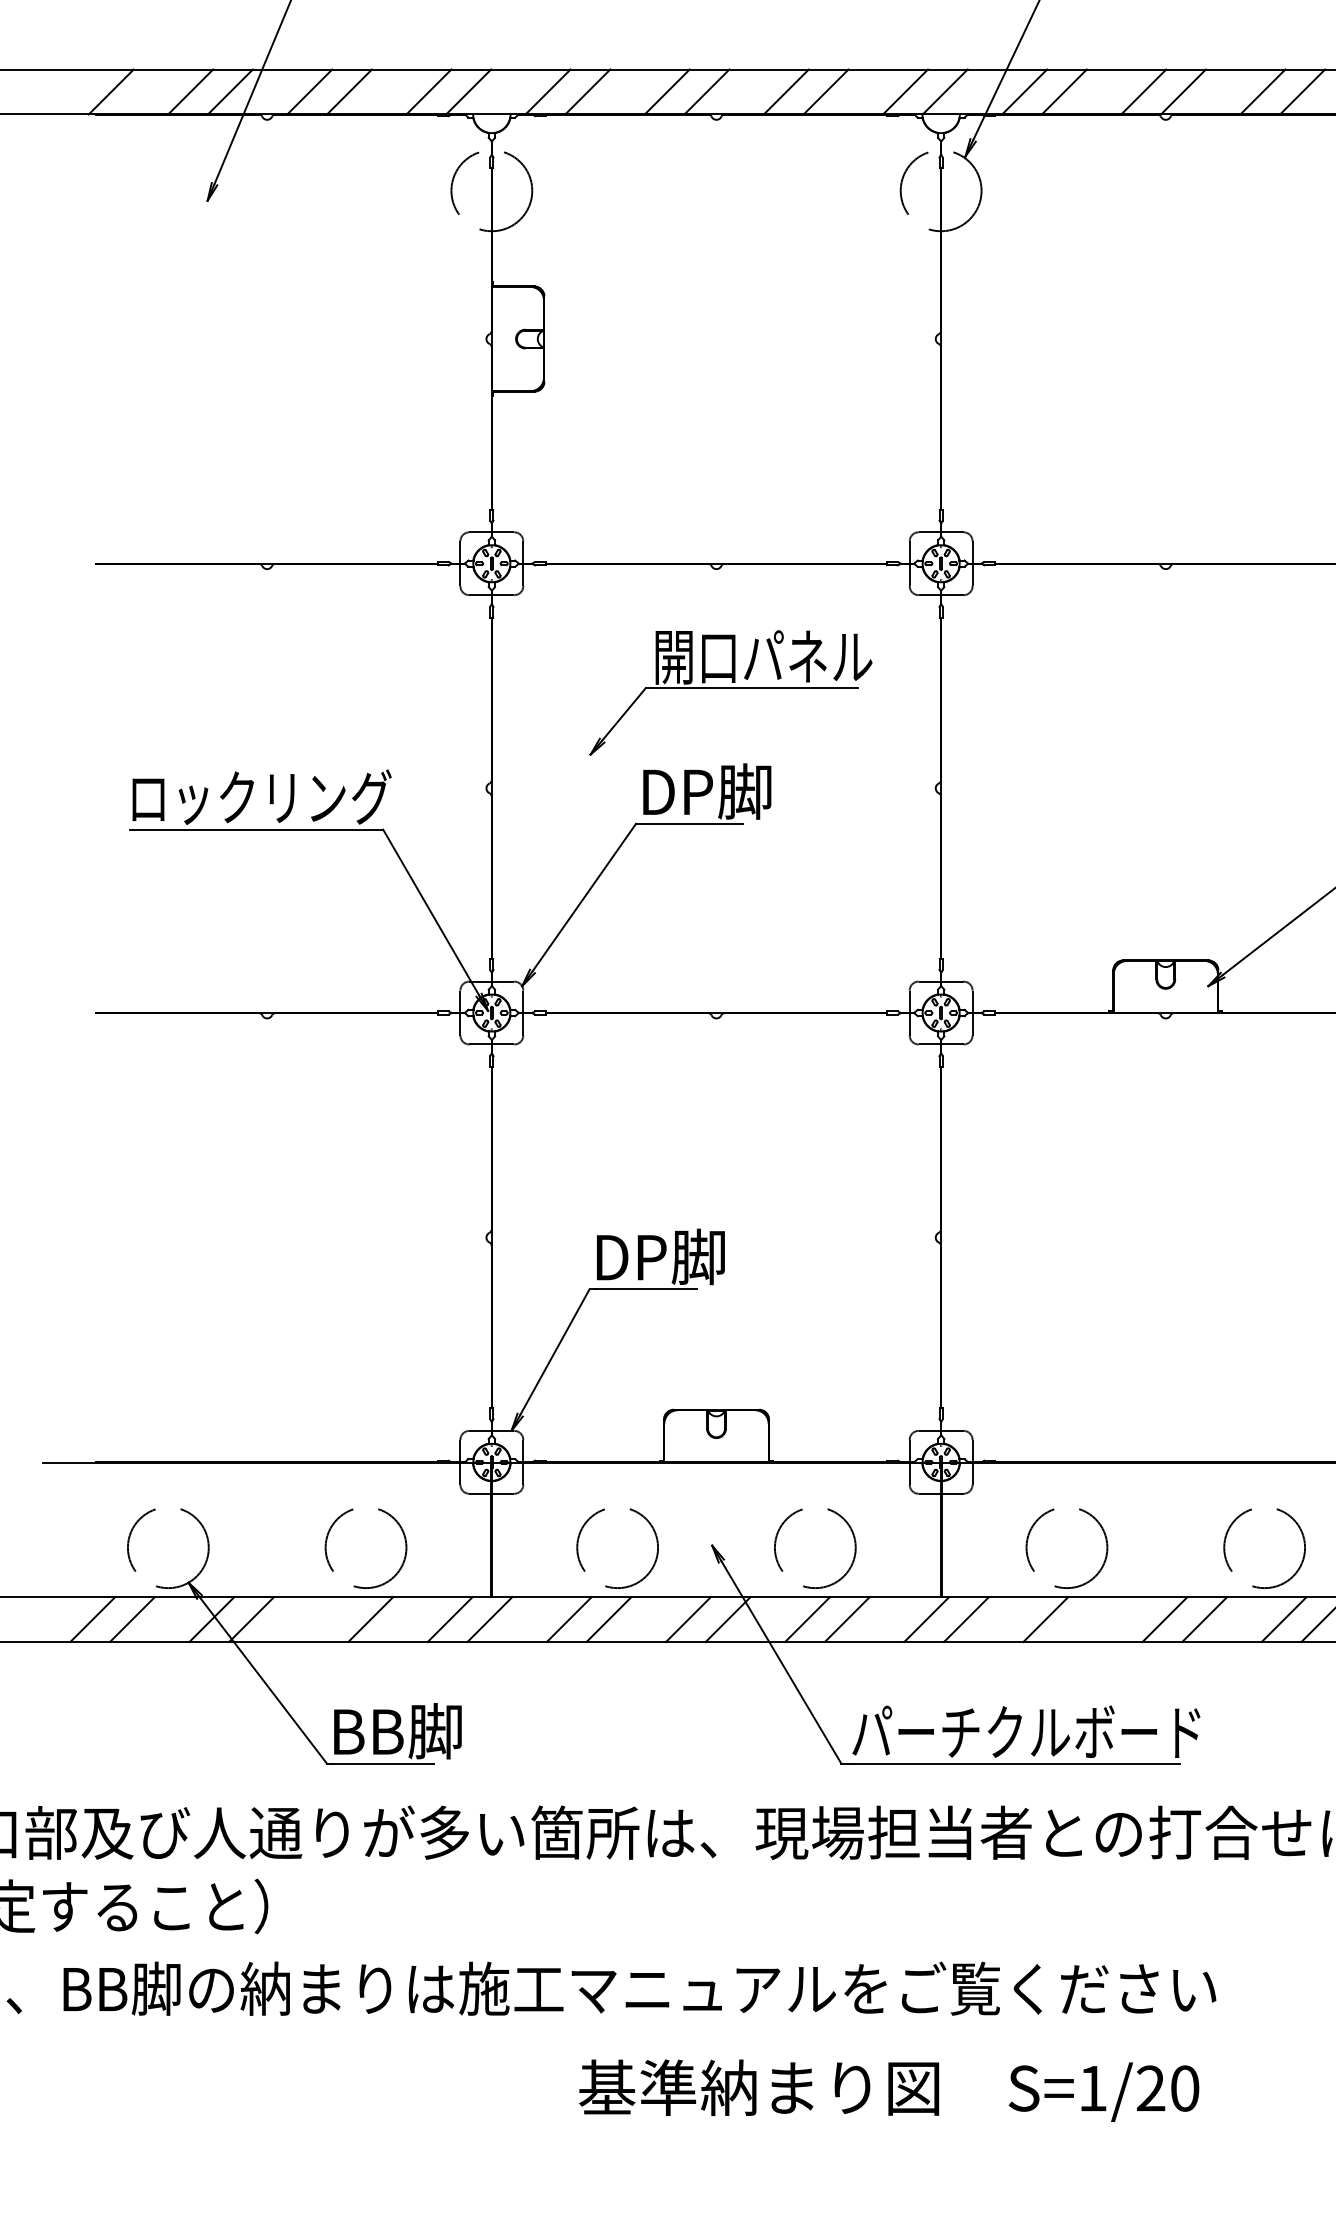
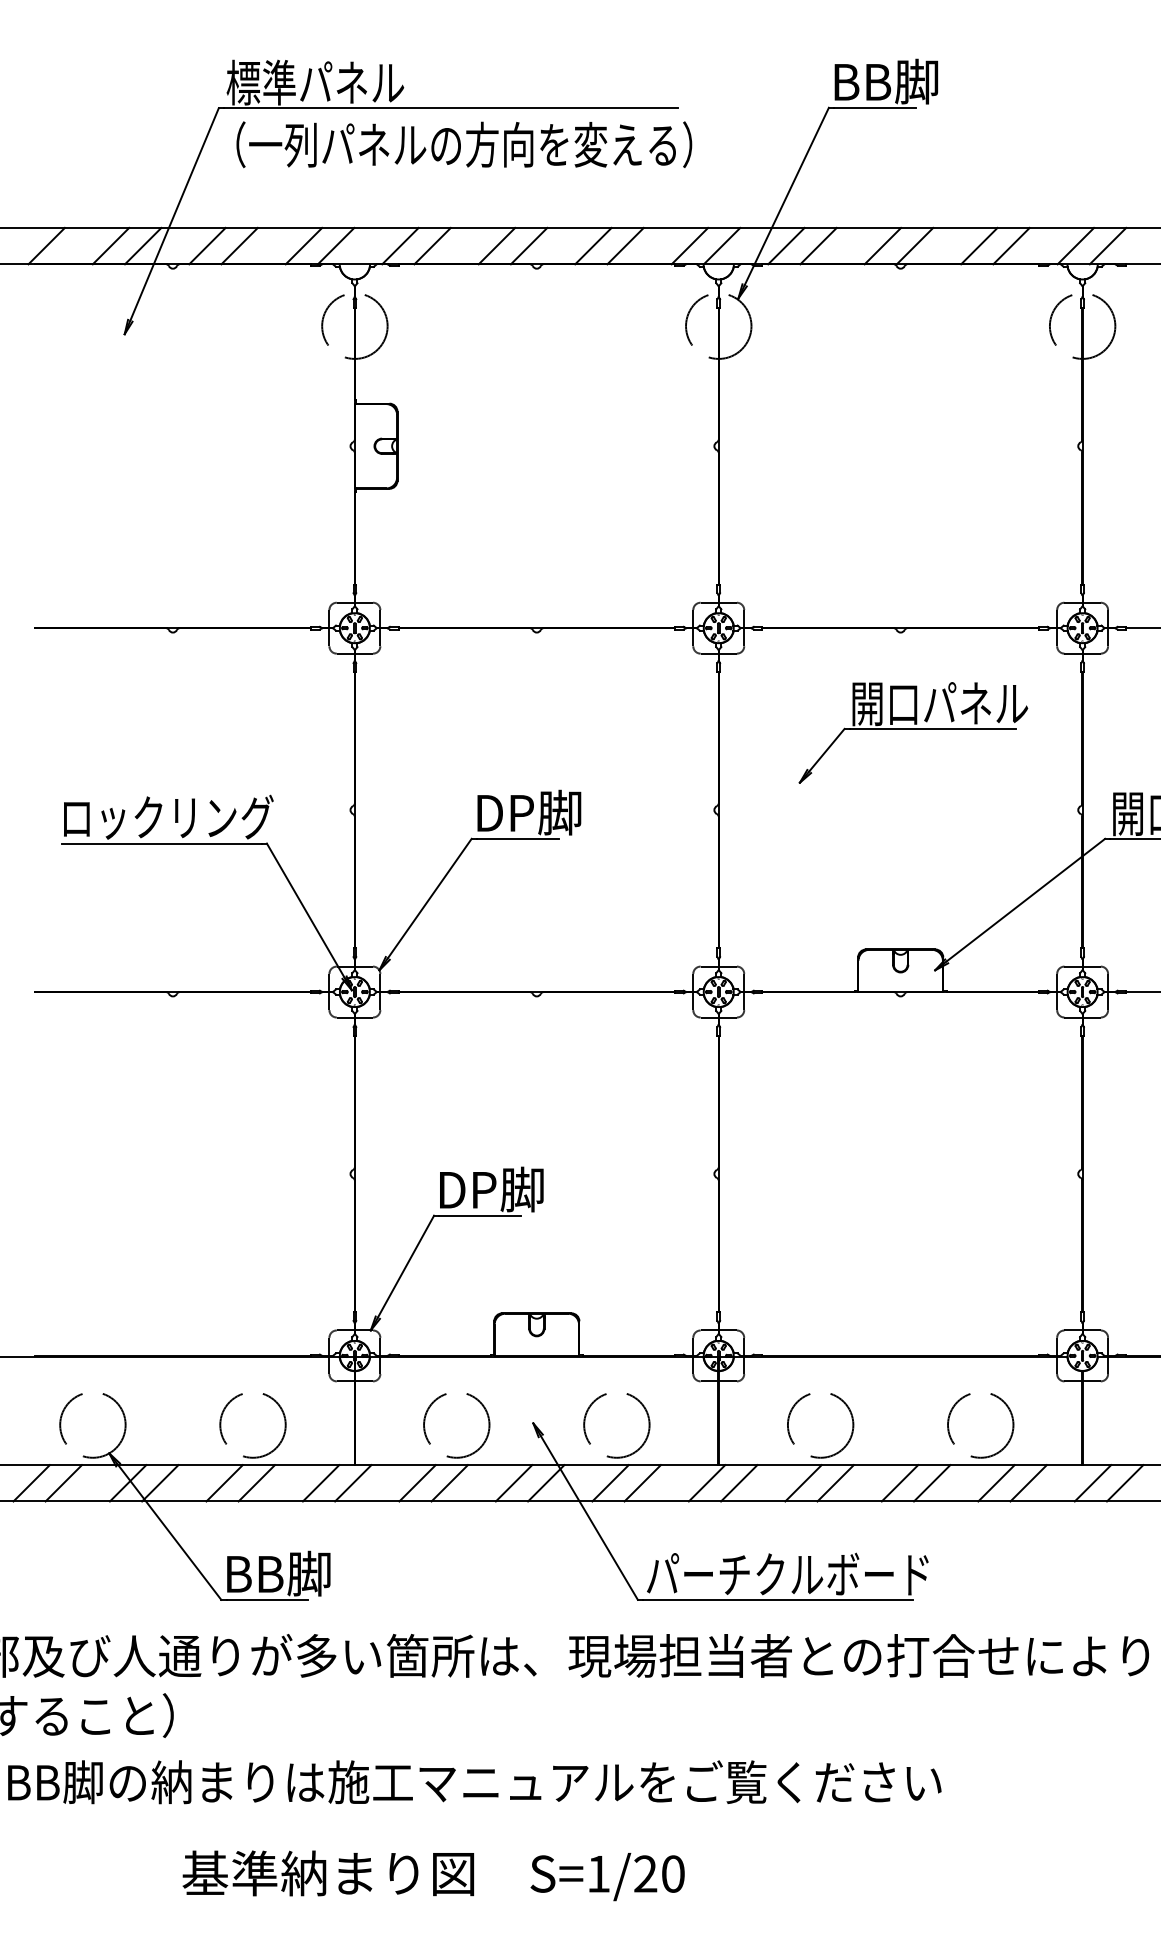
part: (730, 692) -> (913, 732), moved
line: (330, 1619) -> (224, 1483), added
line: (1085, 1619) -> (835, 1483), added
text: (888, 2090) -> (433, 1875), moved

